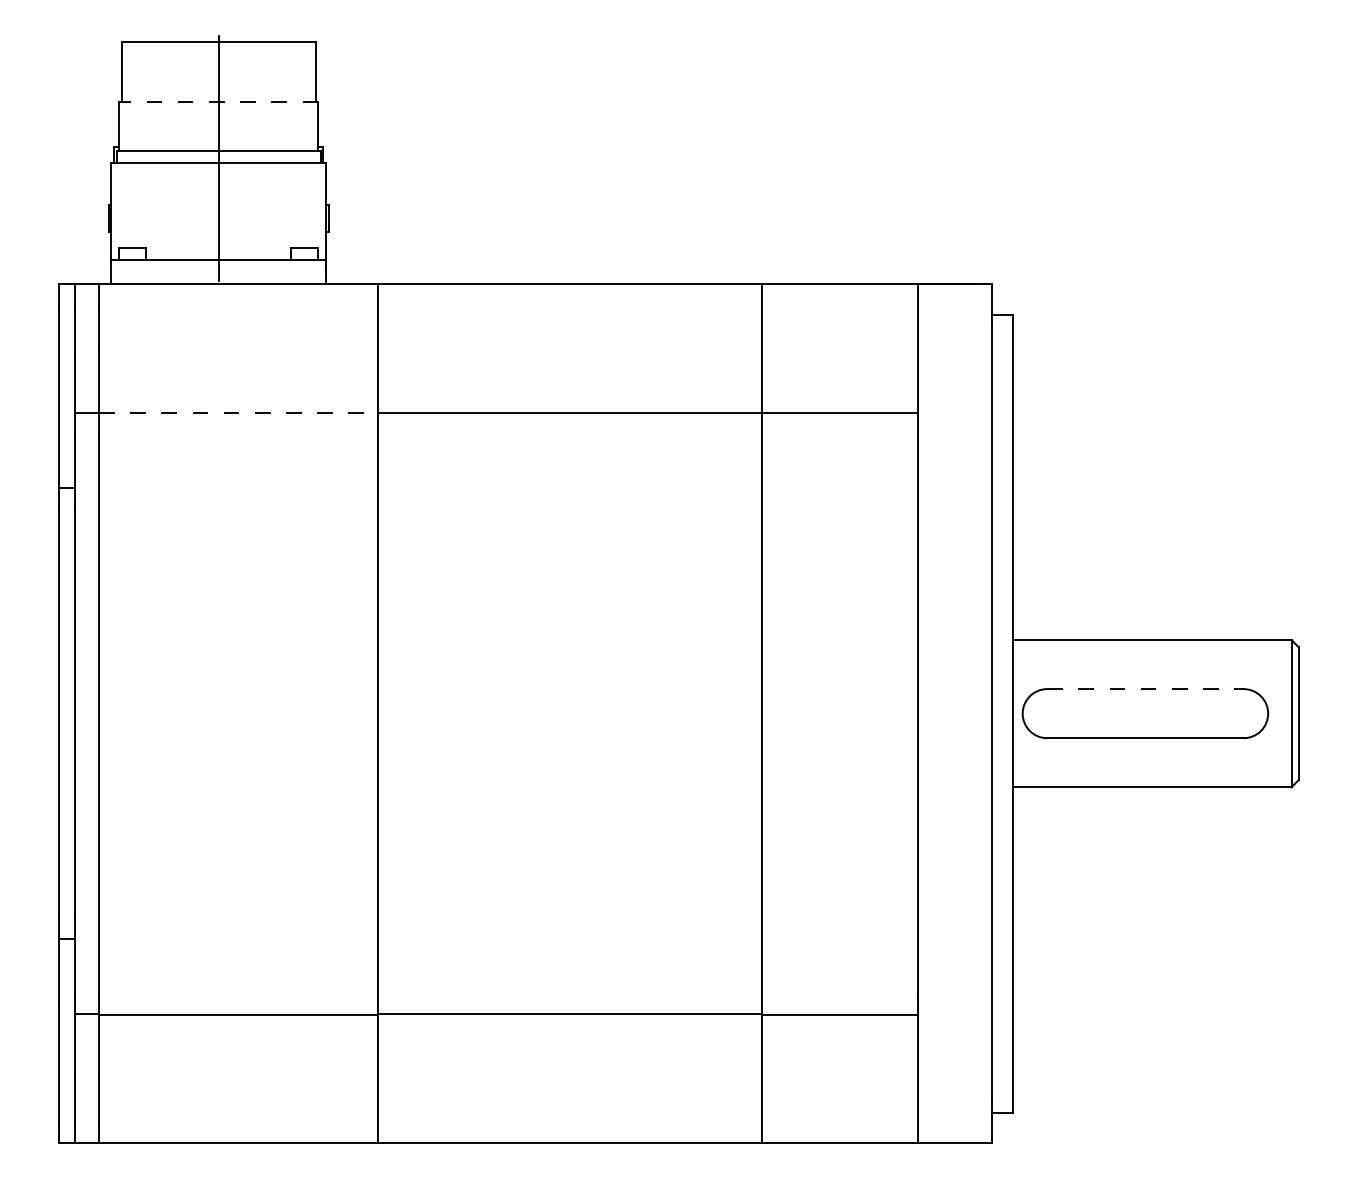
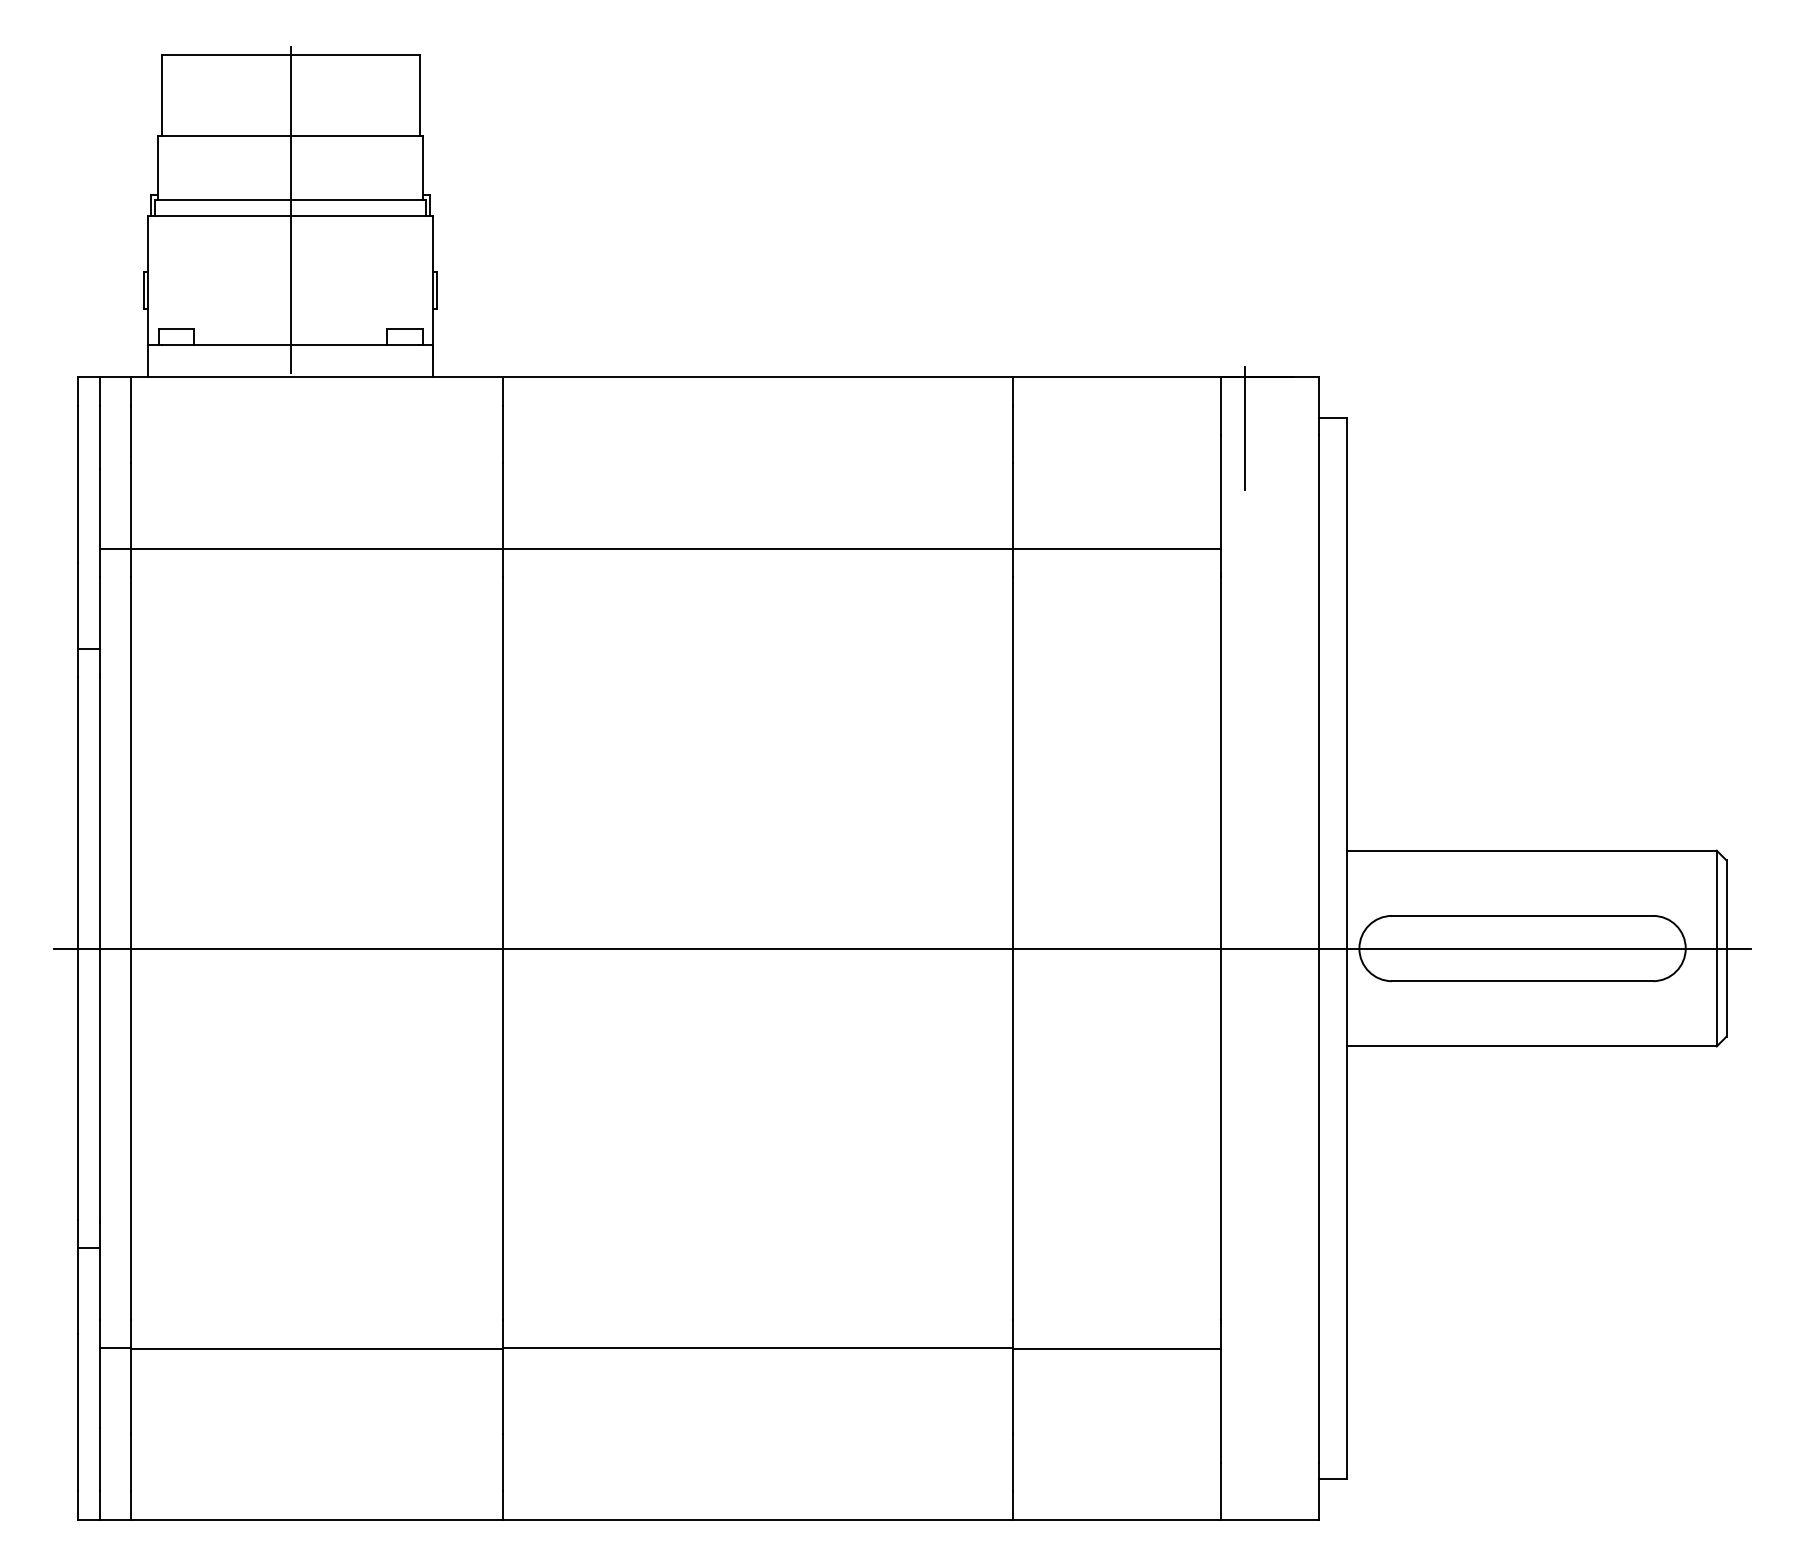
line: (218, 102) -> (290, 136), dashed -> solid
line: (936, 322) -> (1244, 428), added
line: (238, 412) -> (316, 548), dashed -> solid
line: (1145, 689) -> (1522, 916), dashed -> solid
line: (678, 713) -> (901, 948), added

